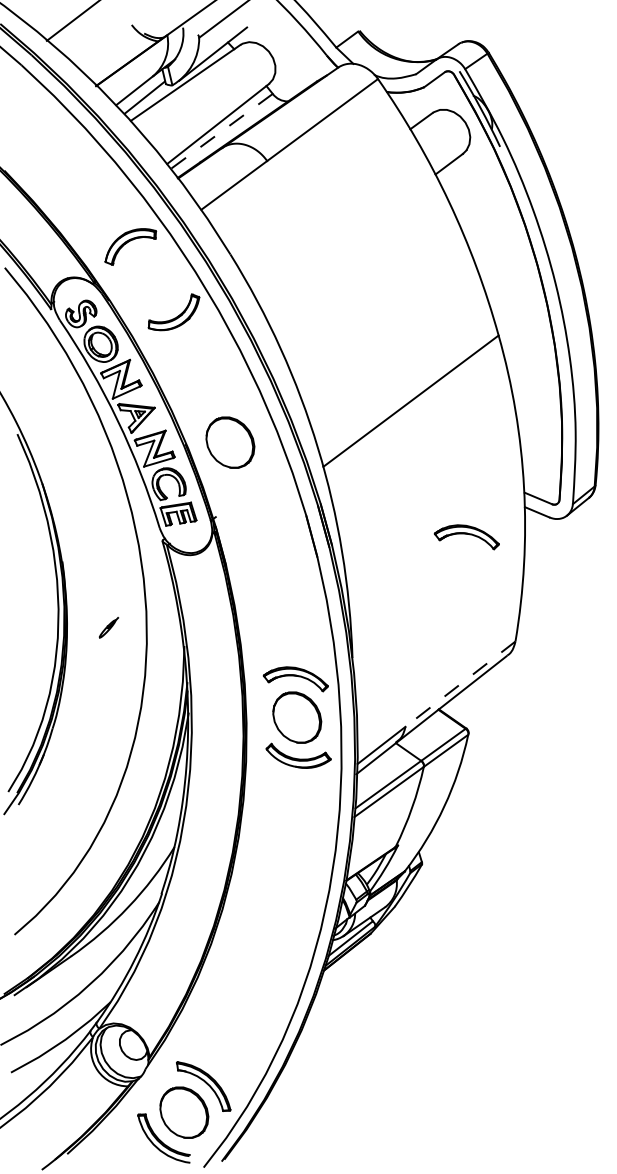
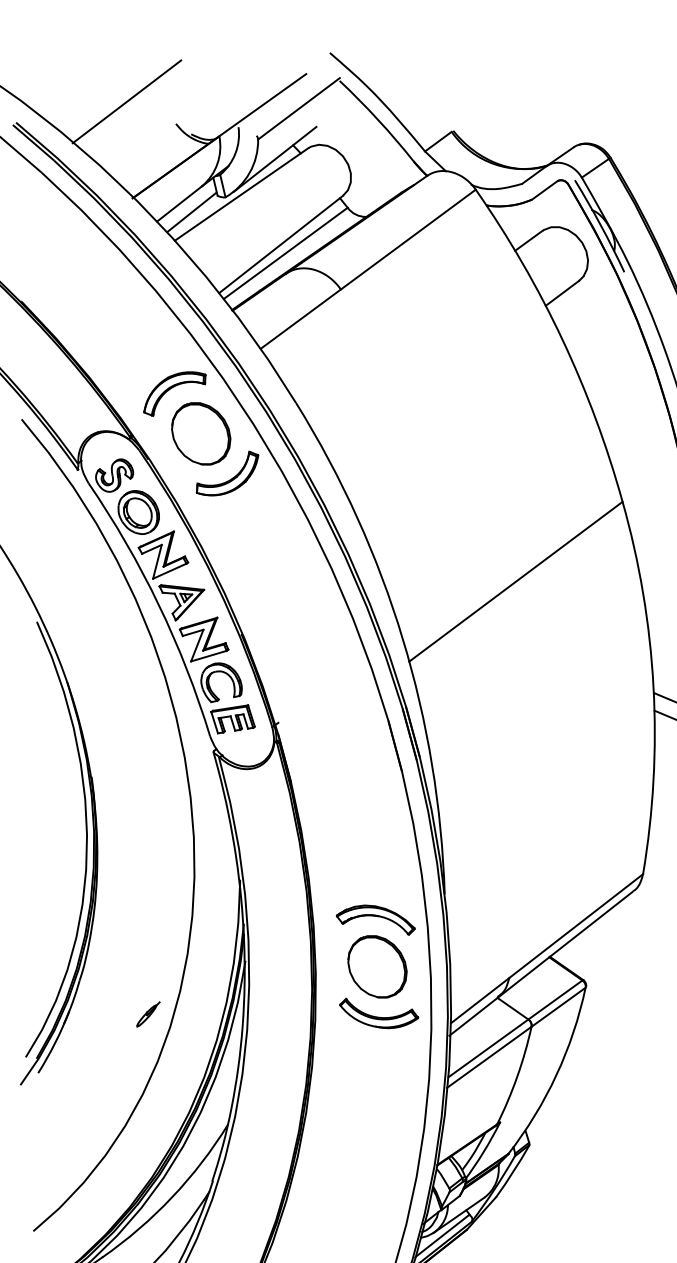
line: (221, 131) -> (285, 253), dashed -> solid
part: (230, 442) -> (201, 433), moved
part: (466, 537) -> (583, 747), removed
part: (108, 627) -> (147, 1014), moved
line: (460, 684) -> (576, 926), dashed -> solid

